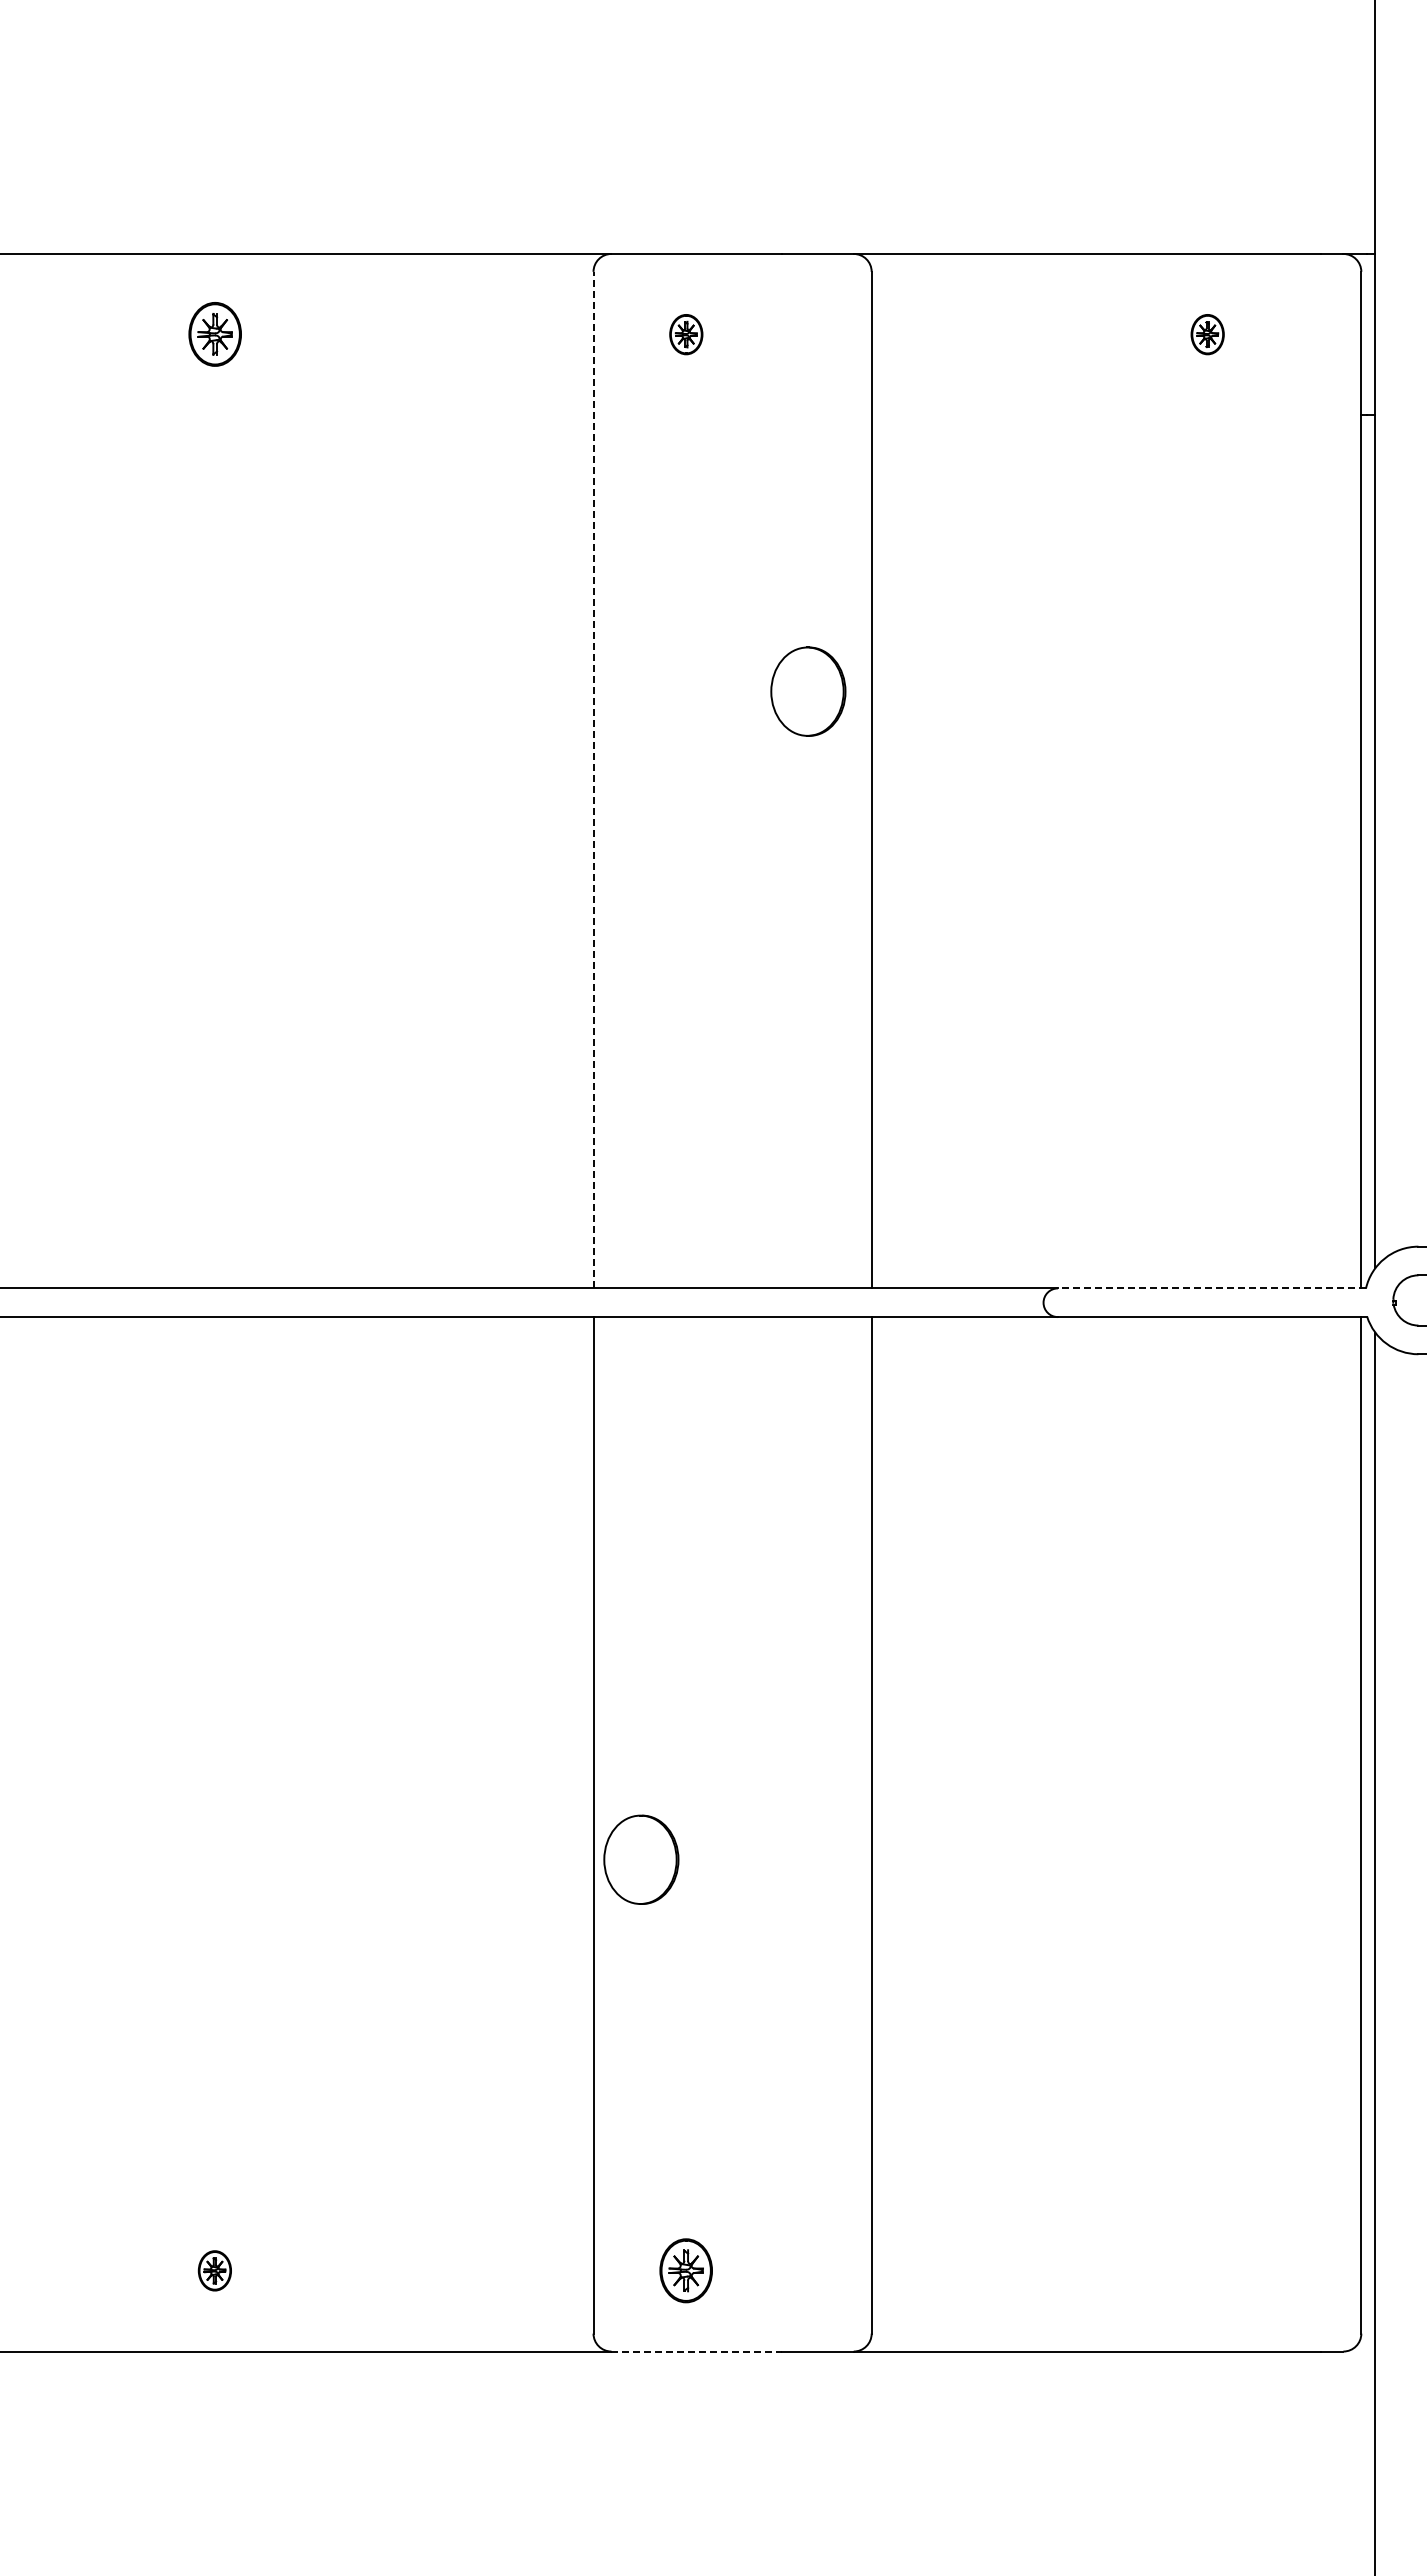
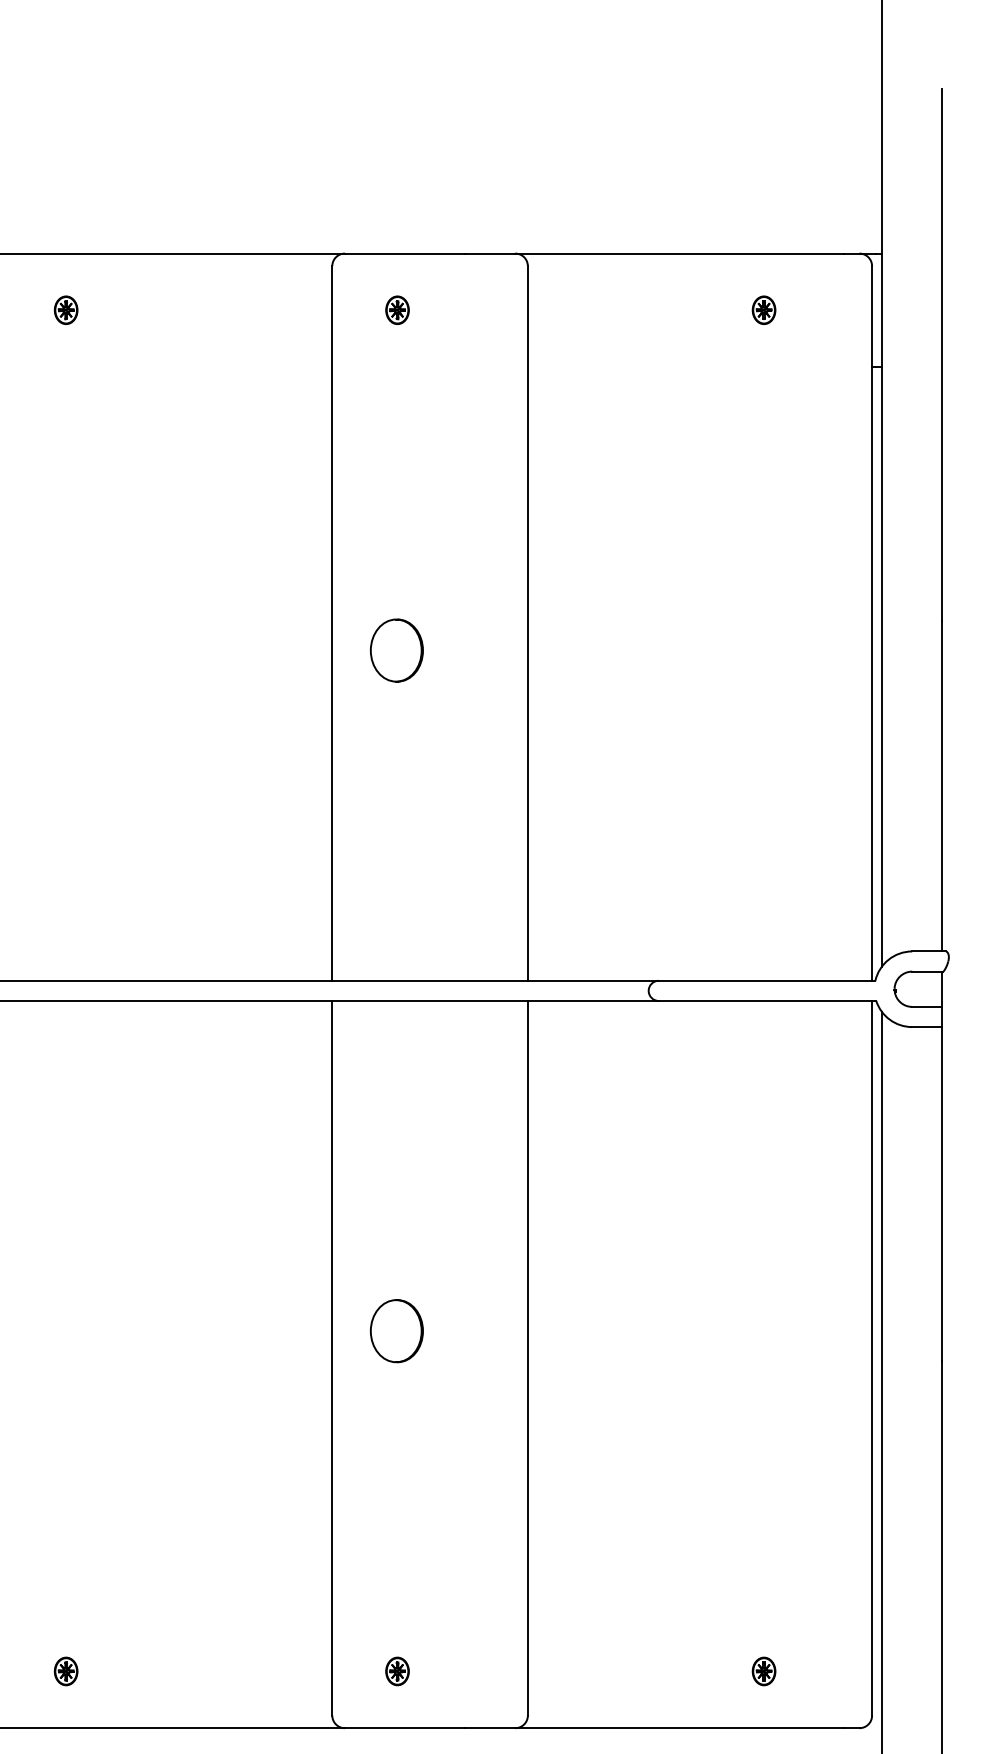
part: (214, 334) -> (65, 310), size x0.62
part: (808, 691) -> (396, 650), moved
line: (593, 779) -> (332, 623), dashed -> solid
line: (1211, 1288) -> (766, 980), dashed -> solid
part: (641, 1859) -> (396, 1330), moved
part: (686, 2270) -> (397, 1671), size x0.62
part: (1207, 2270) -> (763, 1671), added
line: (697, 2351) -> (405, 1728), dashed -> solid

